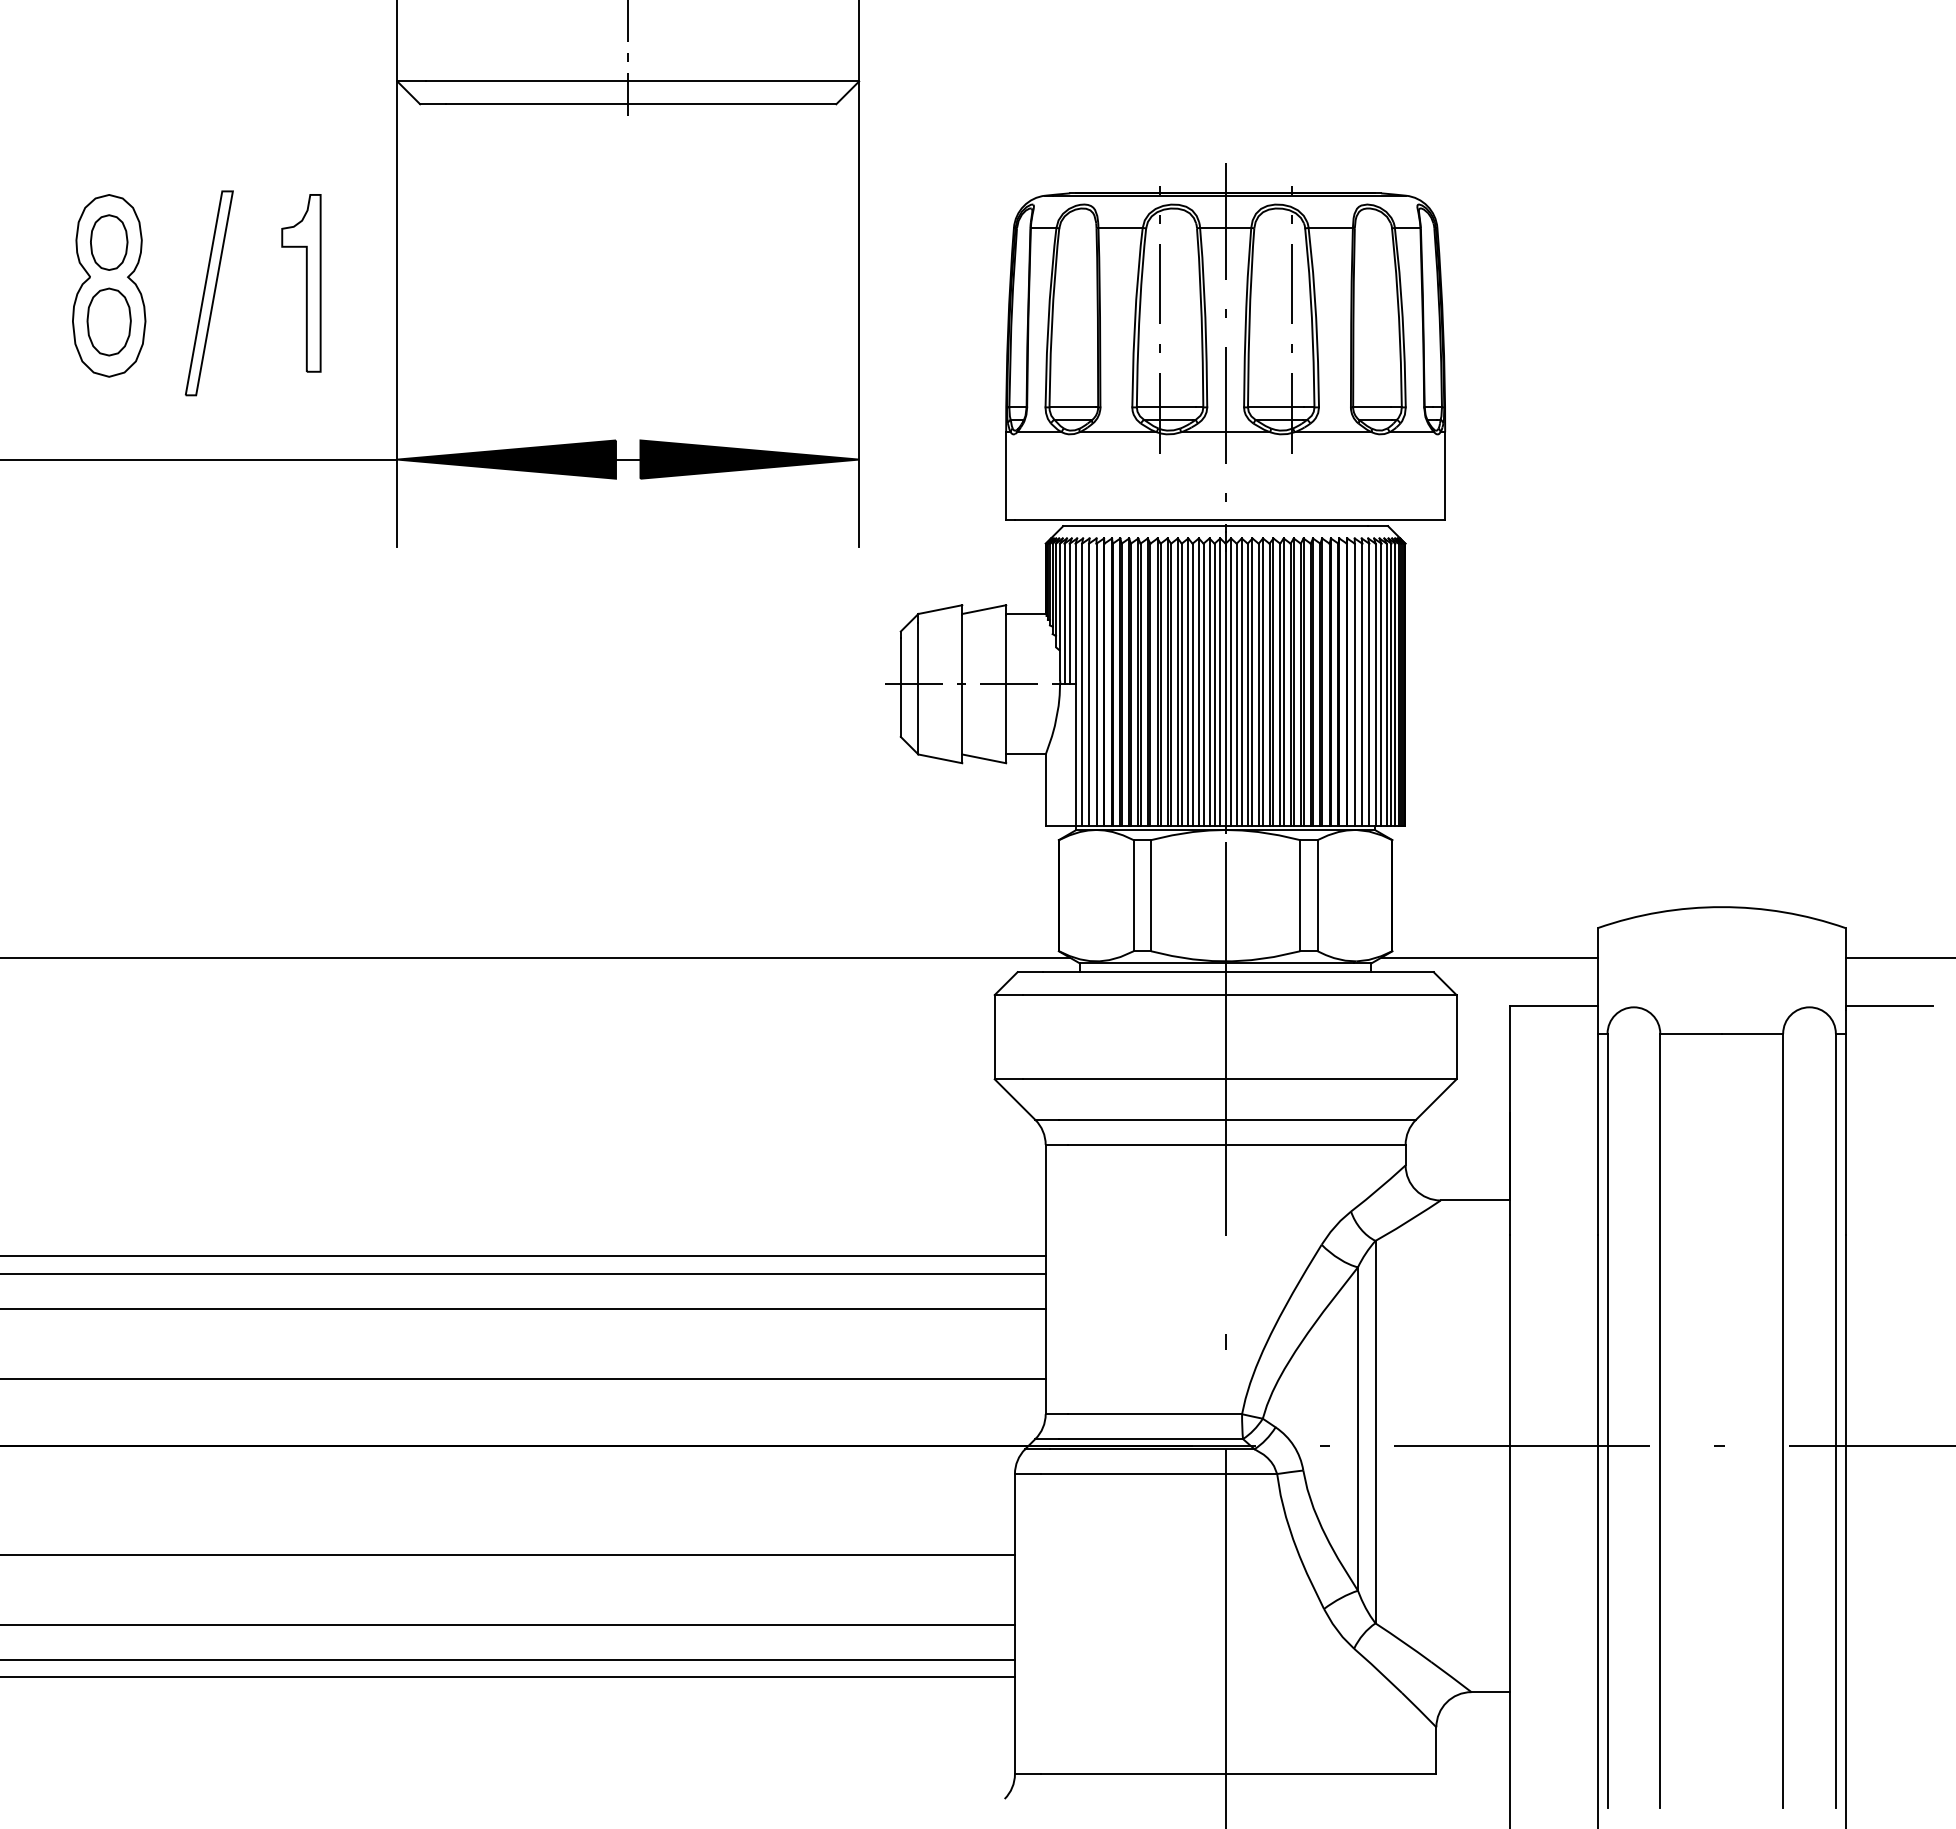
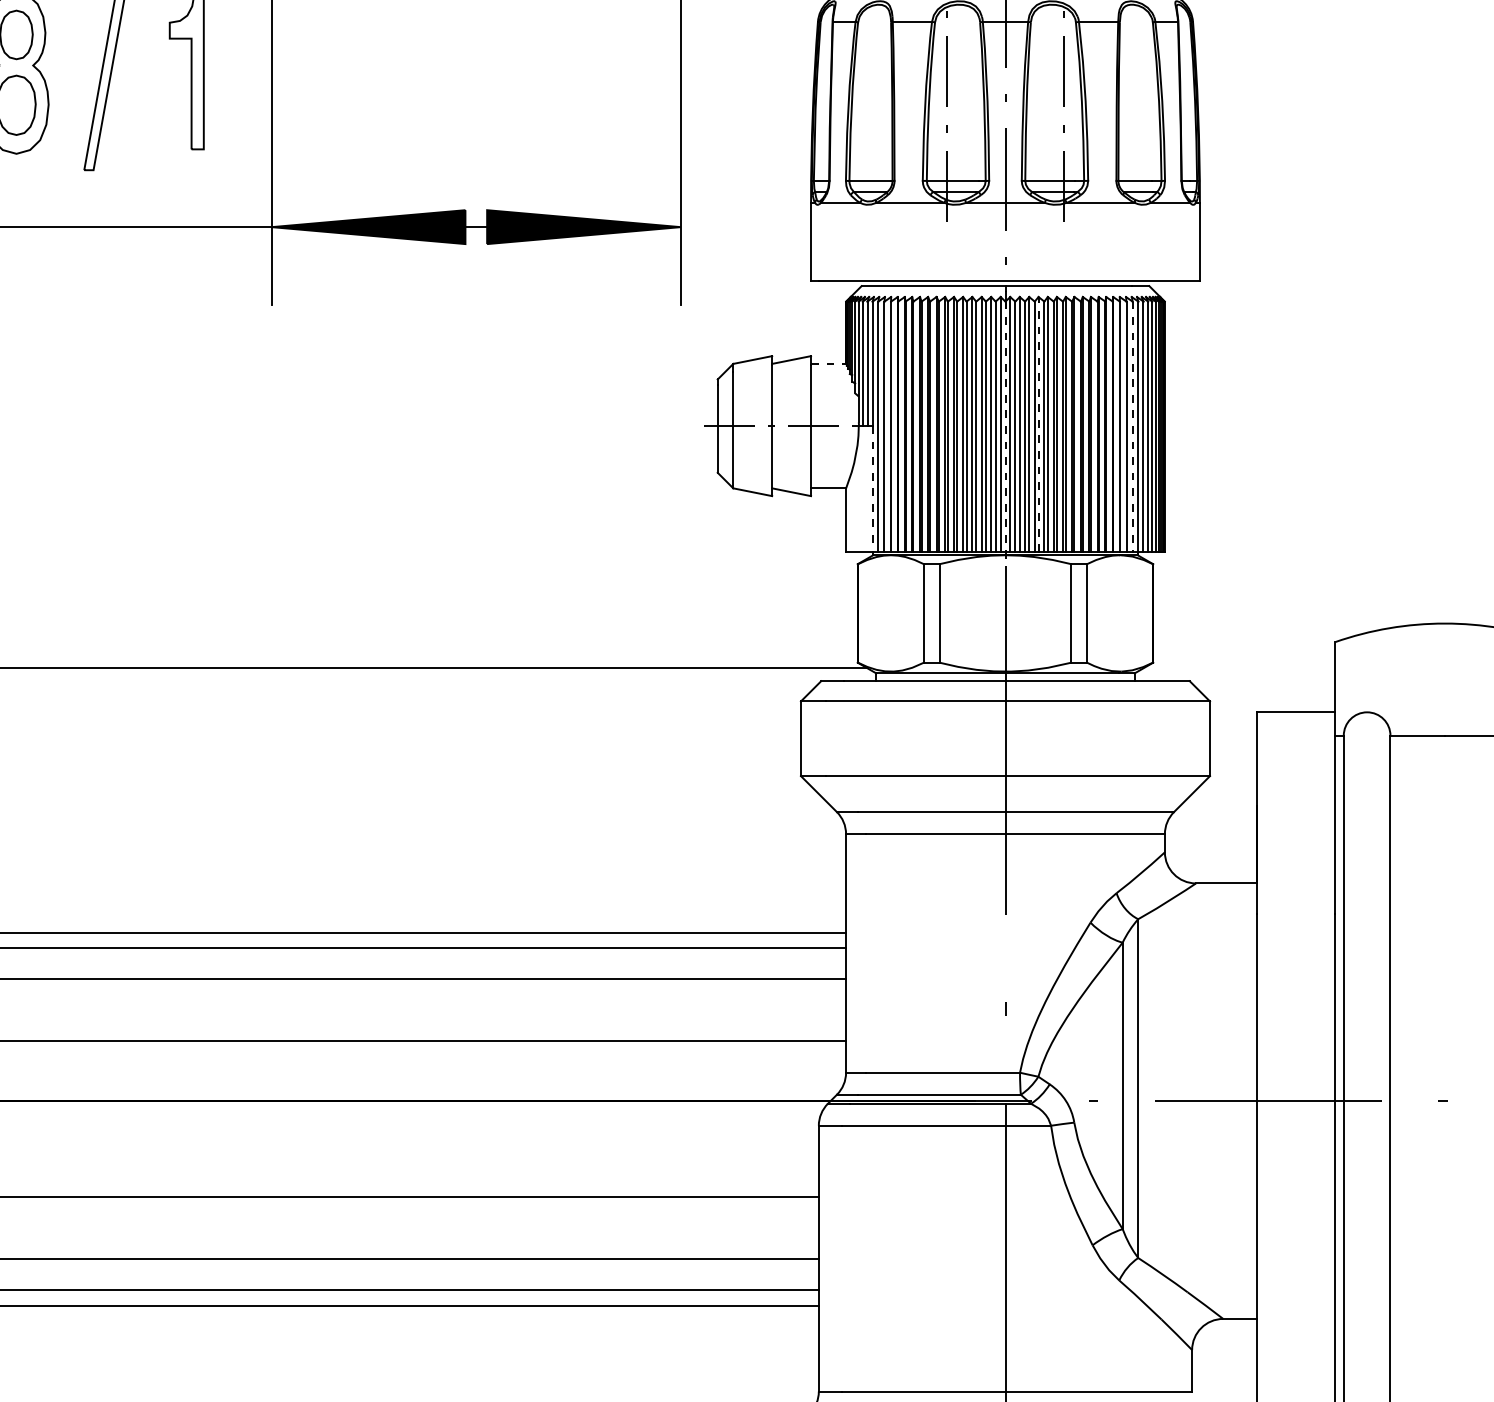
line: (1026, 614) -> (829, 364), solid -> dashed
line: (1263, 682) -> (1039, 424), solid -> dashed
line: (1225, 685) -> (1005, 427), solid -> dashed
line: (1369, 685) -> (1132, 427), solid -> dashed
line: (1075, 755) -> (872, 489), solid -> dashed
line: (1489, 957) -> (1239, 668), removed

